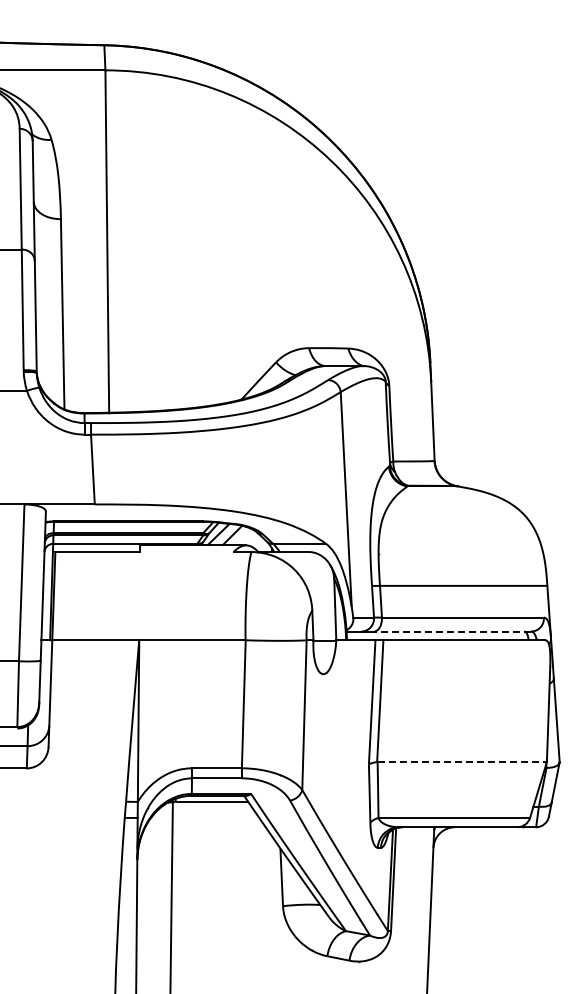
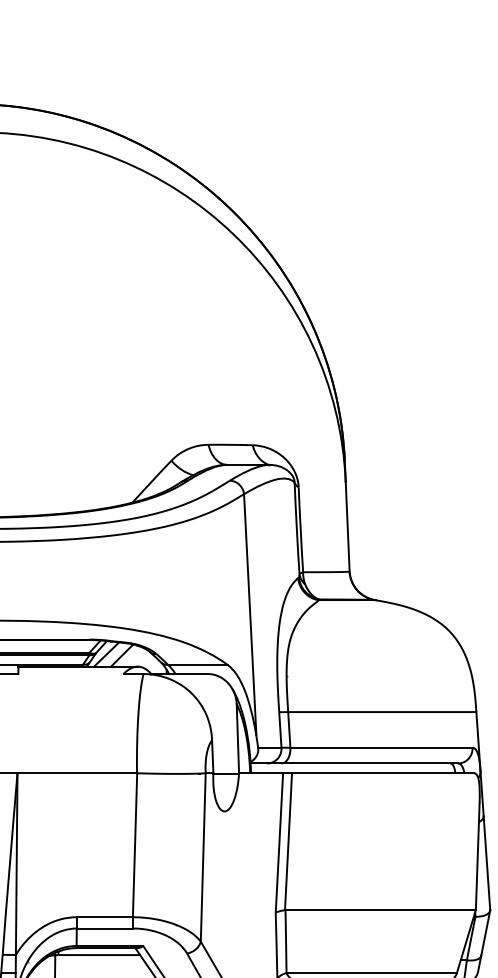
line: (452, 631) -> (369, 763), dashed -> solid
line: (462, 762) -> (380, 910), dashed -> solid

